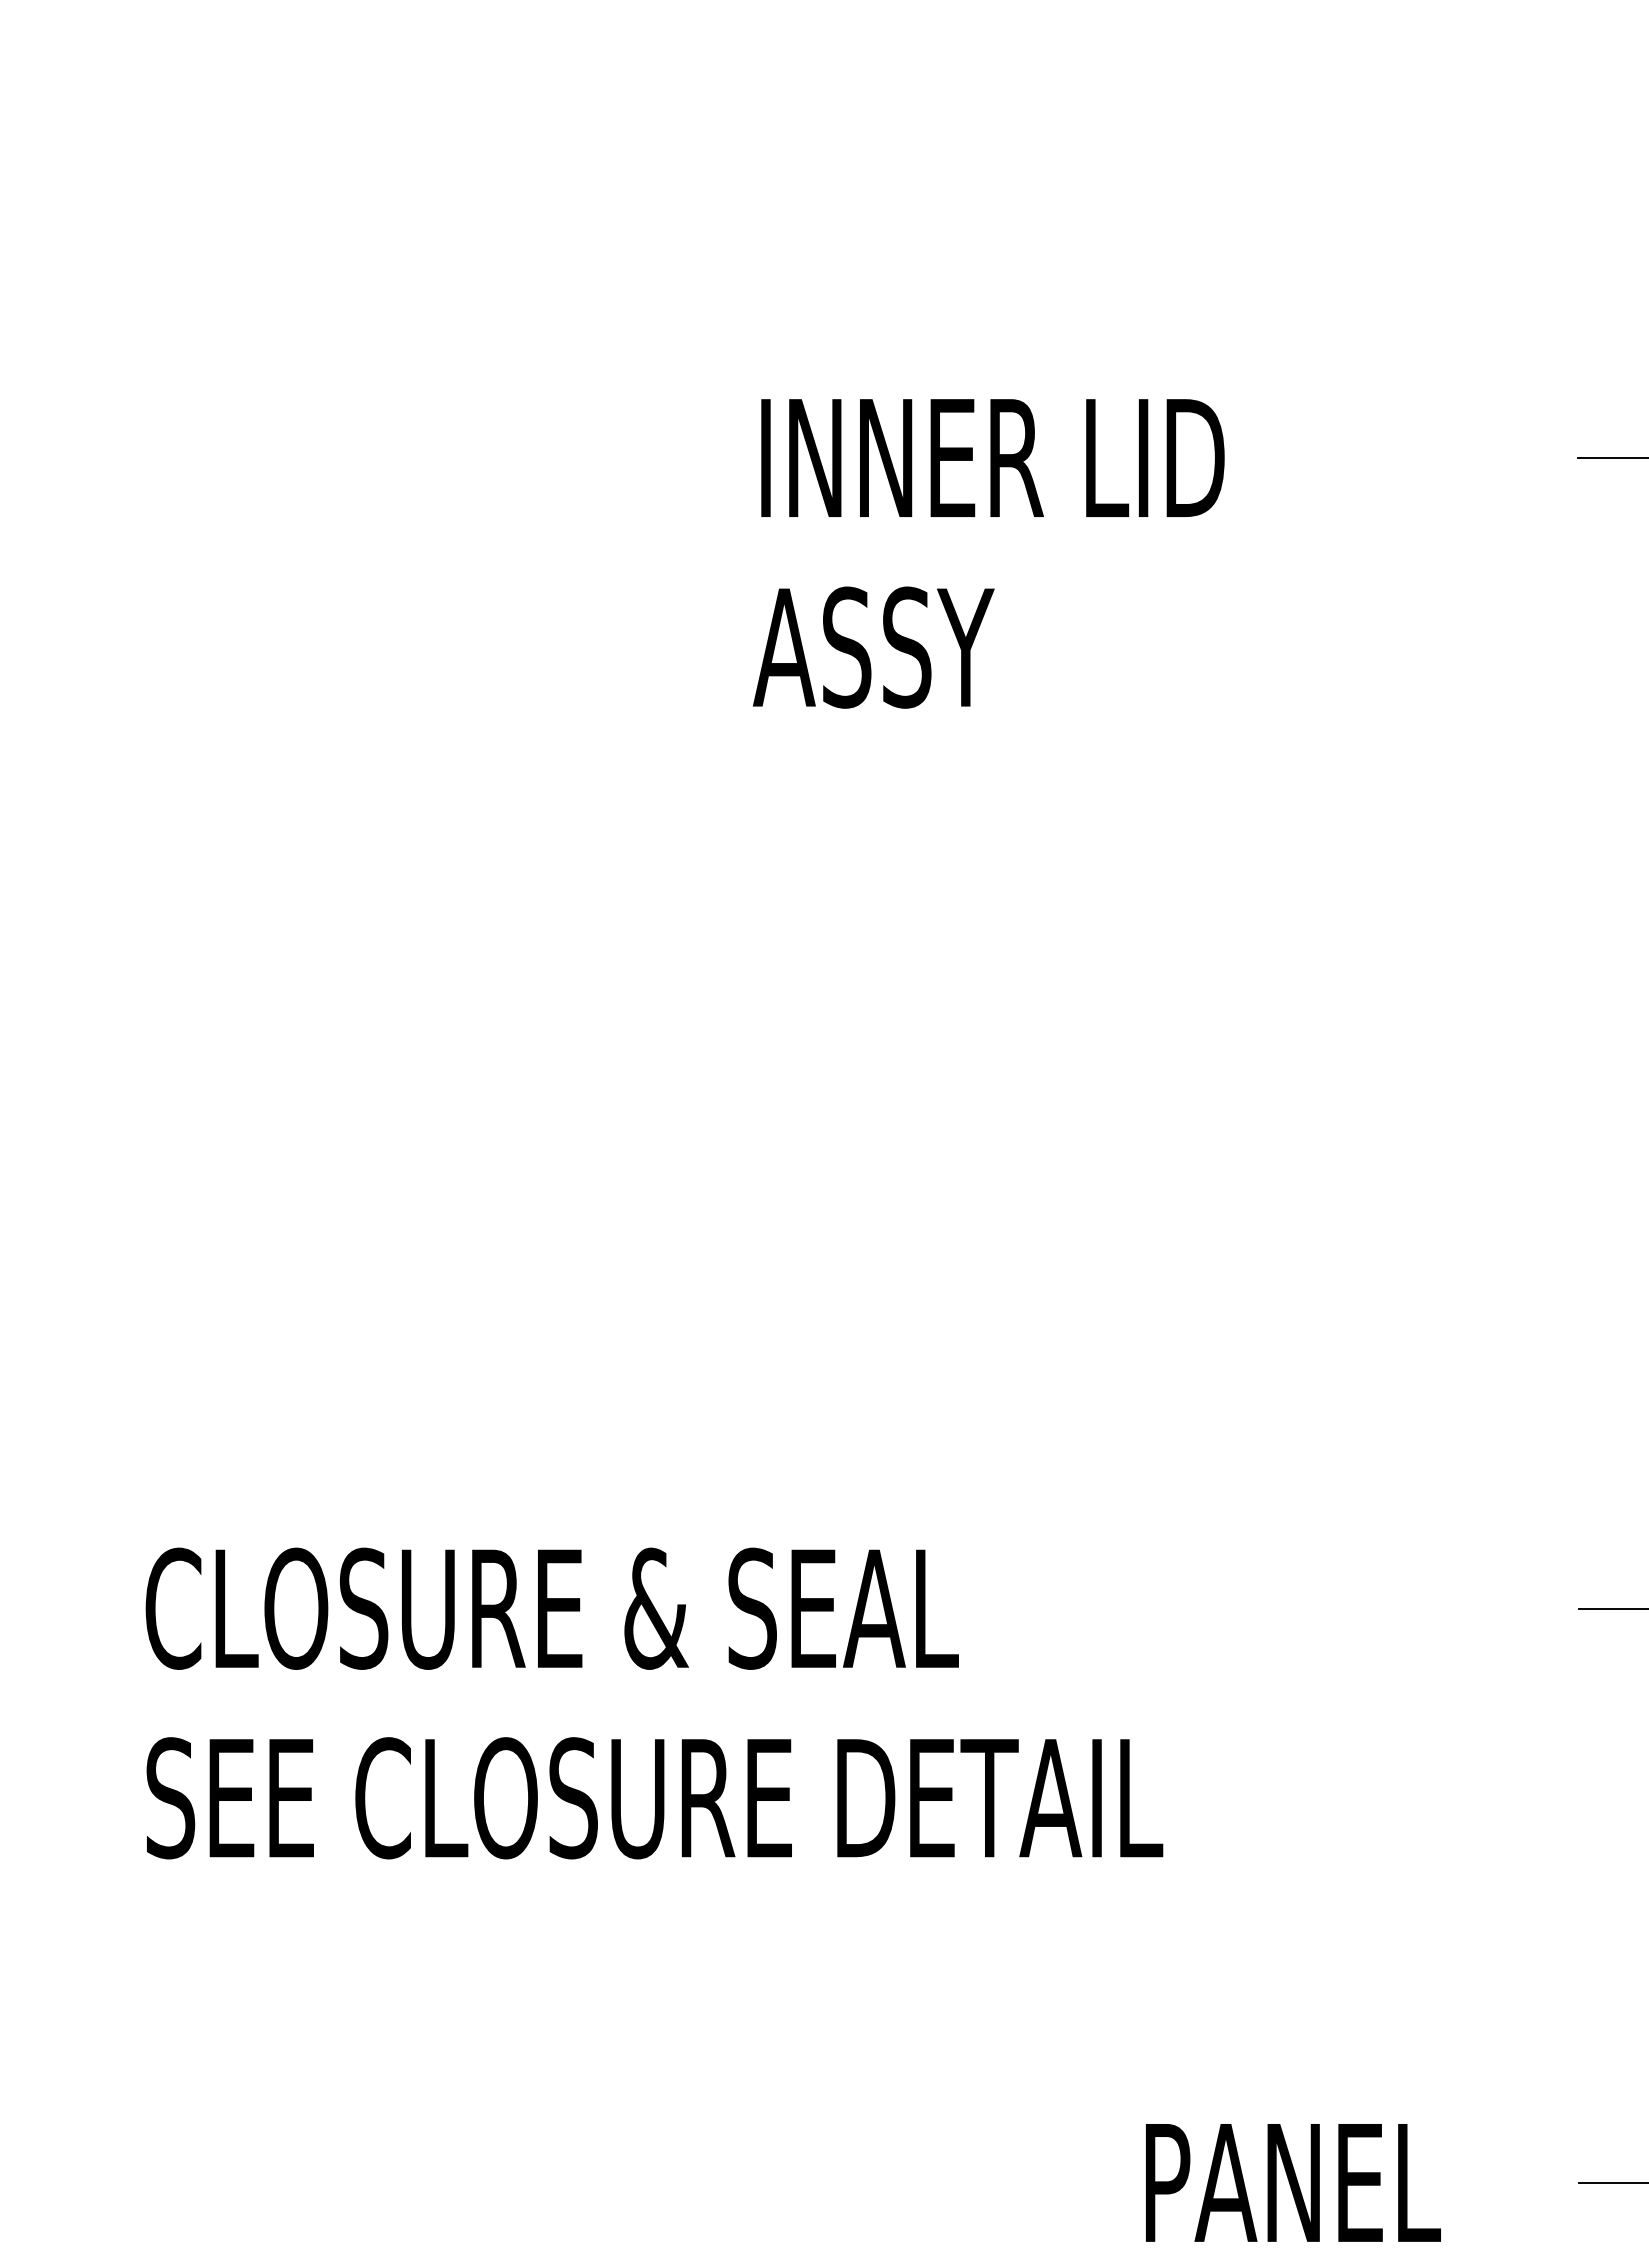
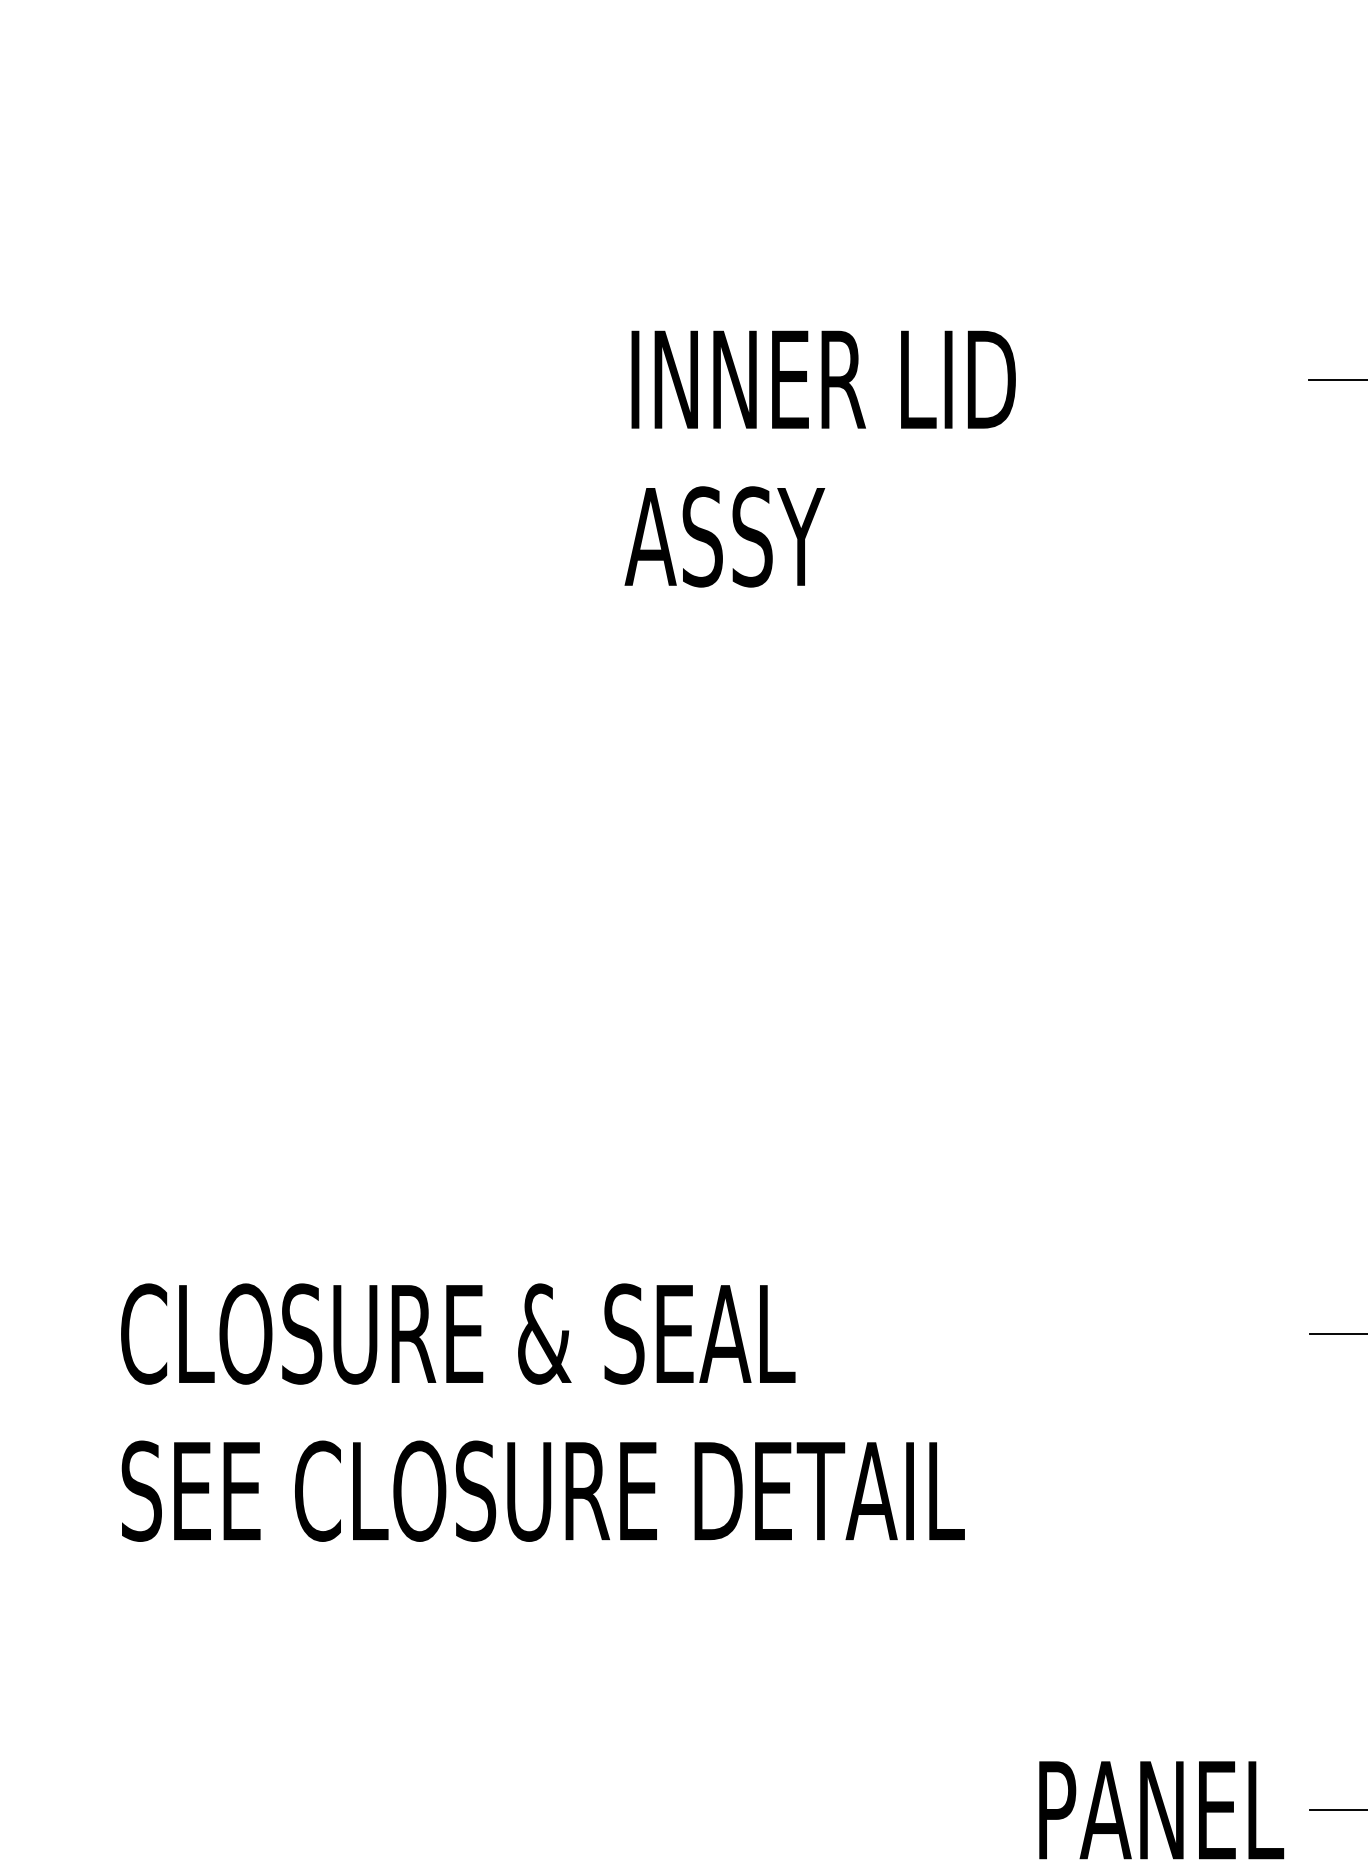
text: (1293, 2182) -> (1161, 1809), moved

